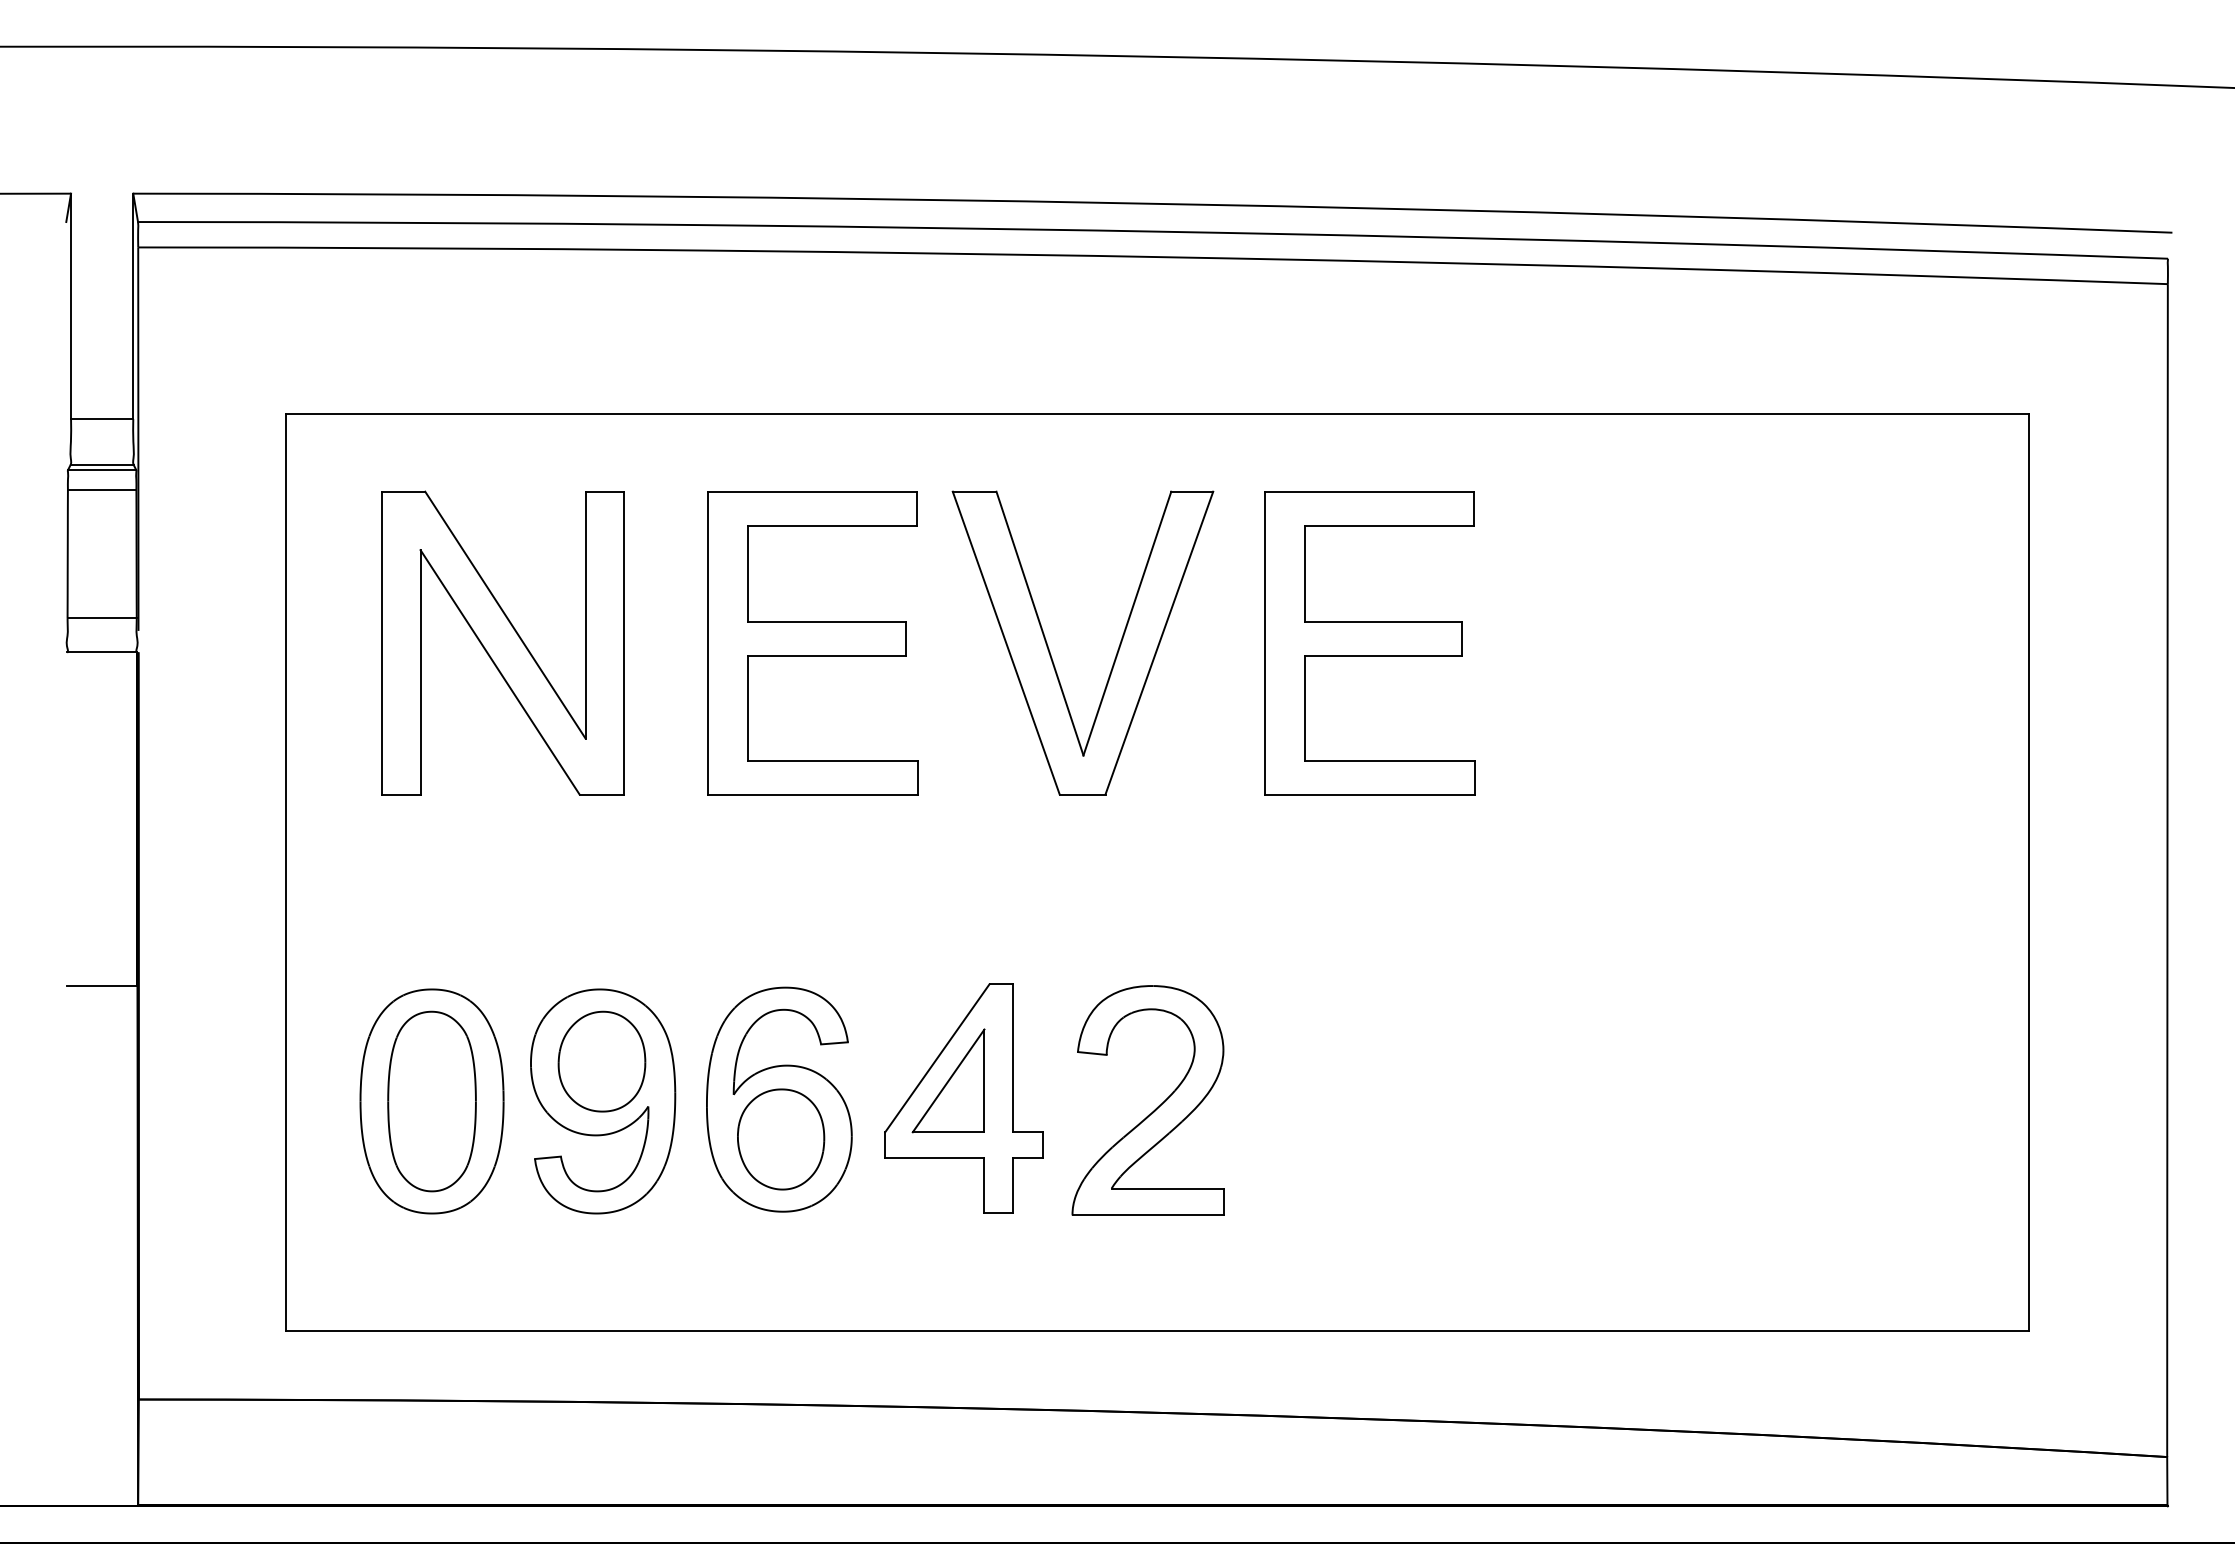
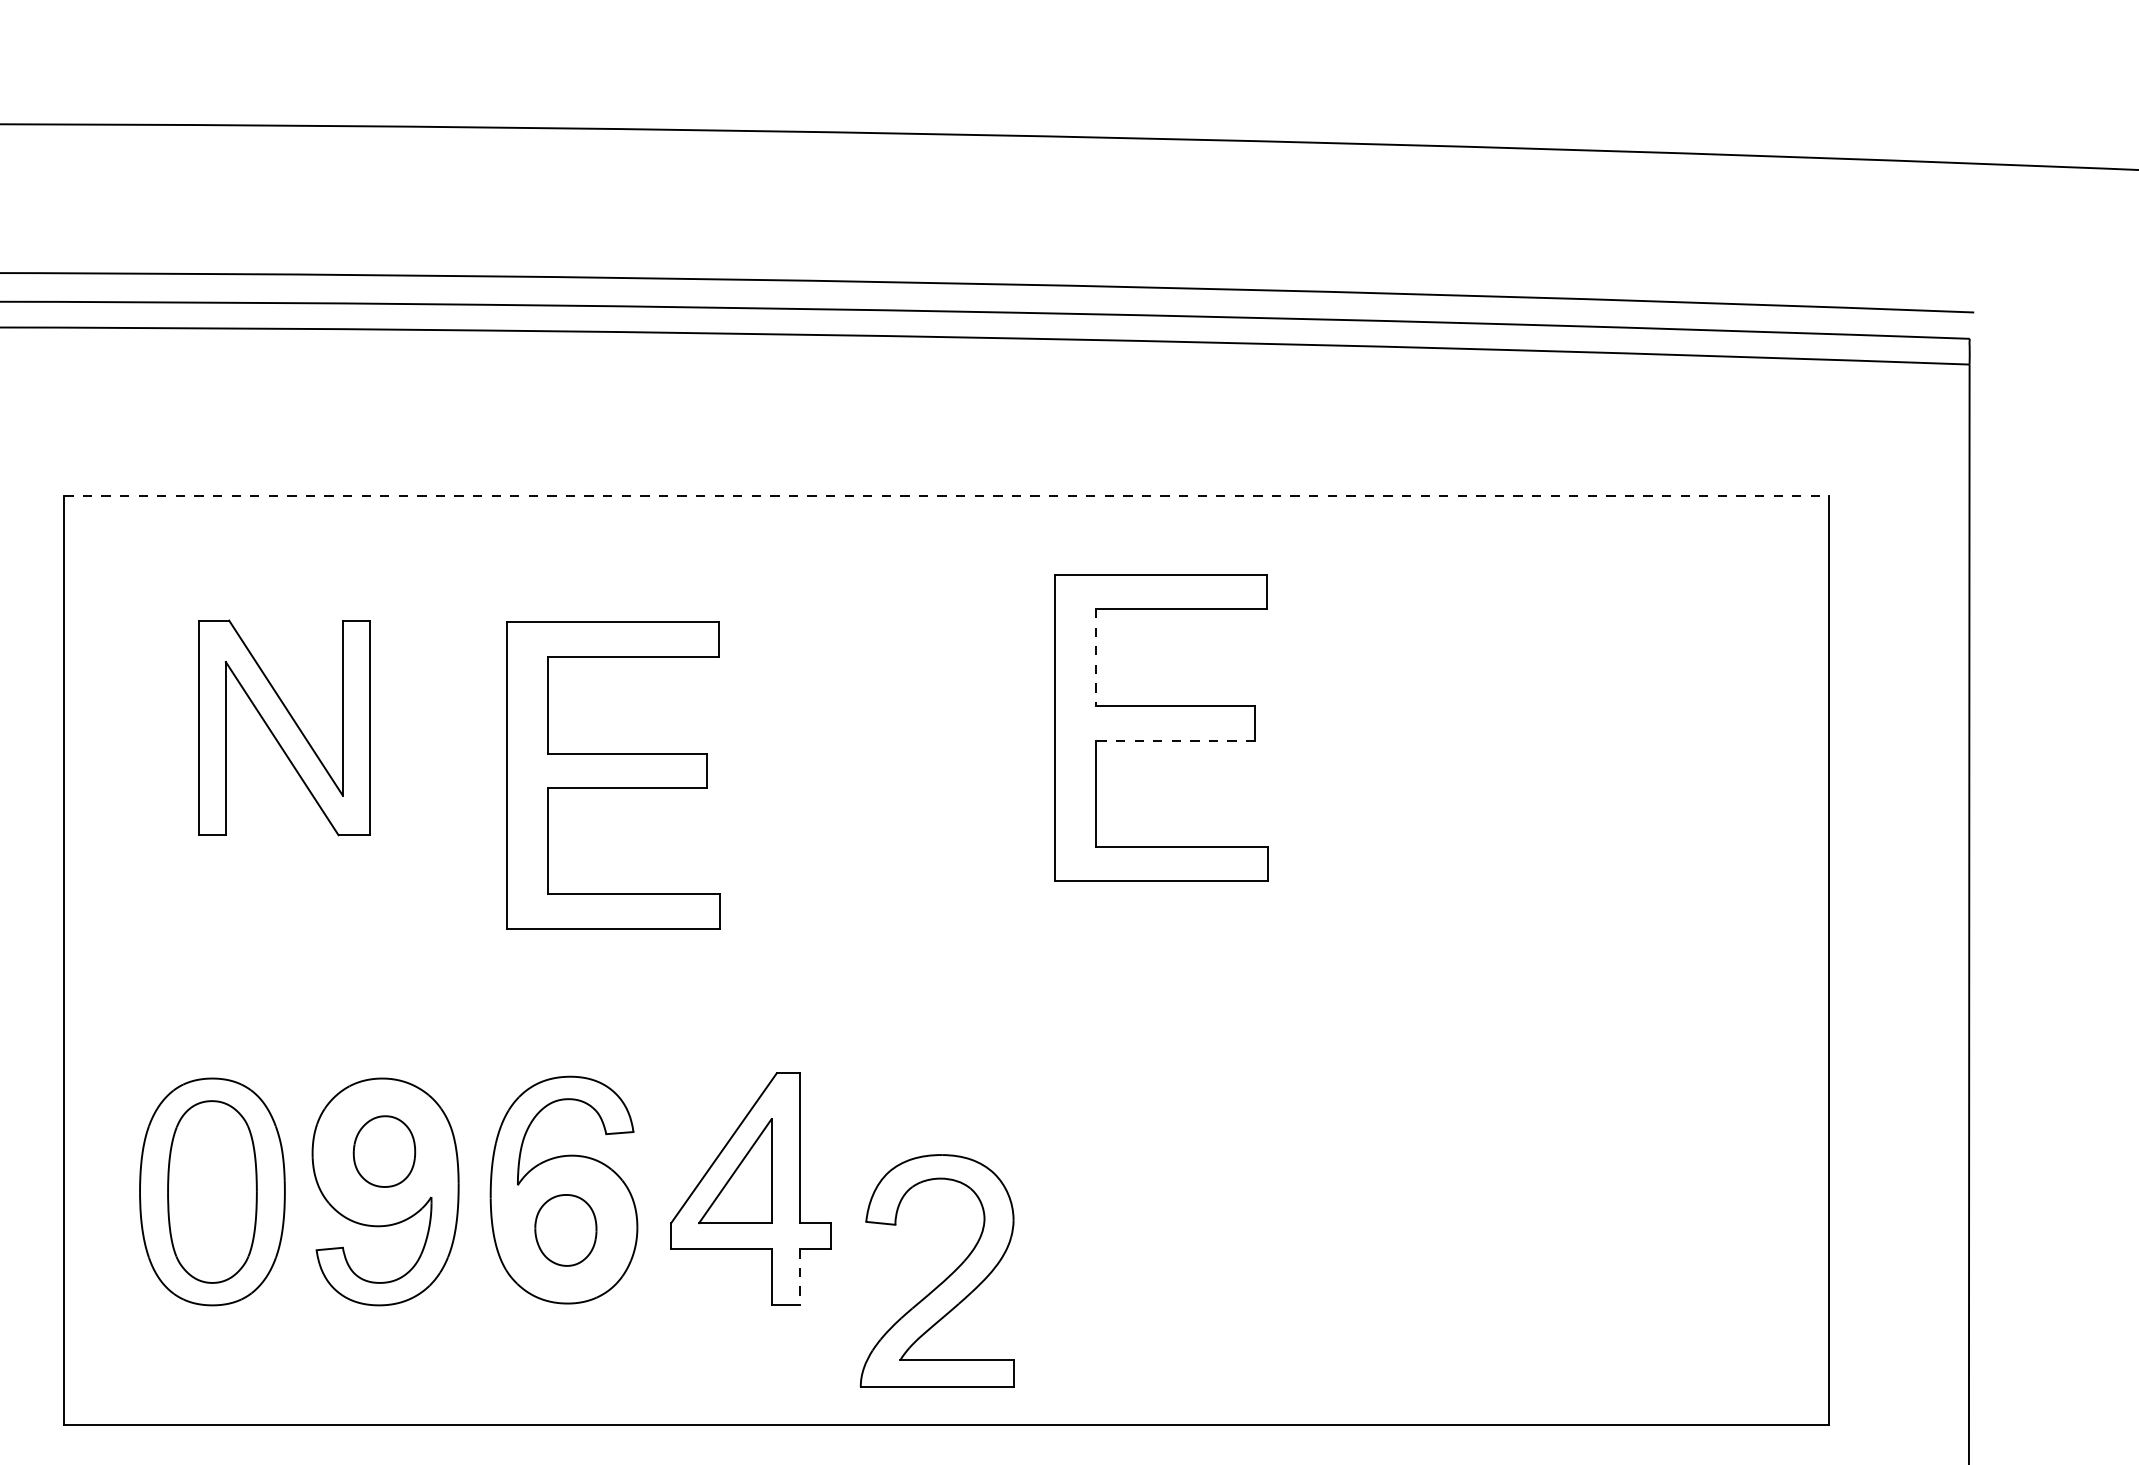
line: (1157, 413) -> (946, 495), solid -> dashed
line: (1304, 574) -> (1095, 658), solid -> dashed
part: (502, 642) -> (283, 727), size x0.7
part: (812, 643) -> (612, 775), moved
part: (1050, 651) -> (838, 736), removed
line: (1383, 655) -> (1175, 740), solid -> dashed
part: (601, 1061) -> (383, 1151), size x0.7
part: (1155, 1108) -> (944, 1279), moved
part: (781, 1139) -> (566, 1230), size x0.7
line: (1012, 1185) -> (800, 1277), solid -> dashed

